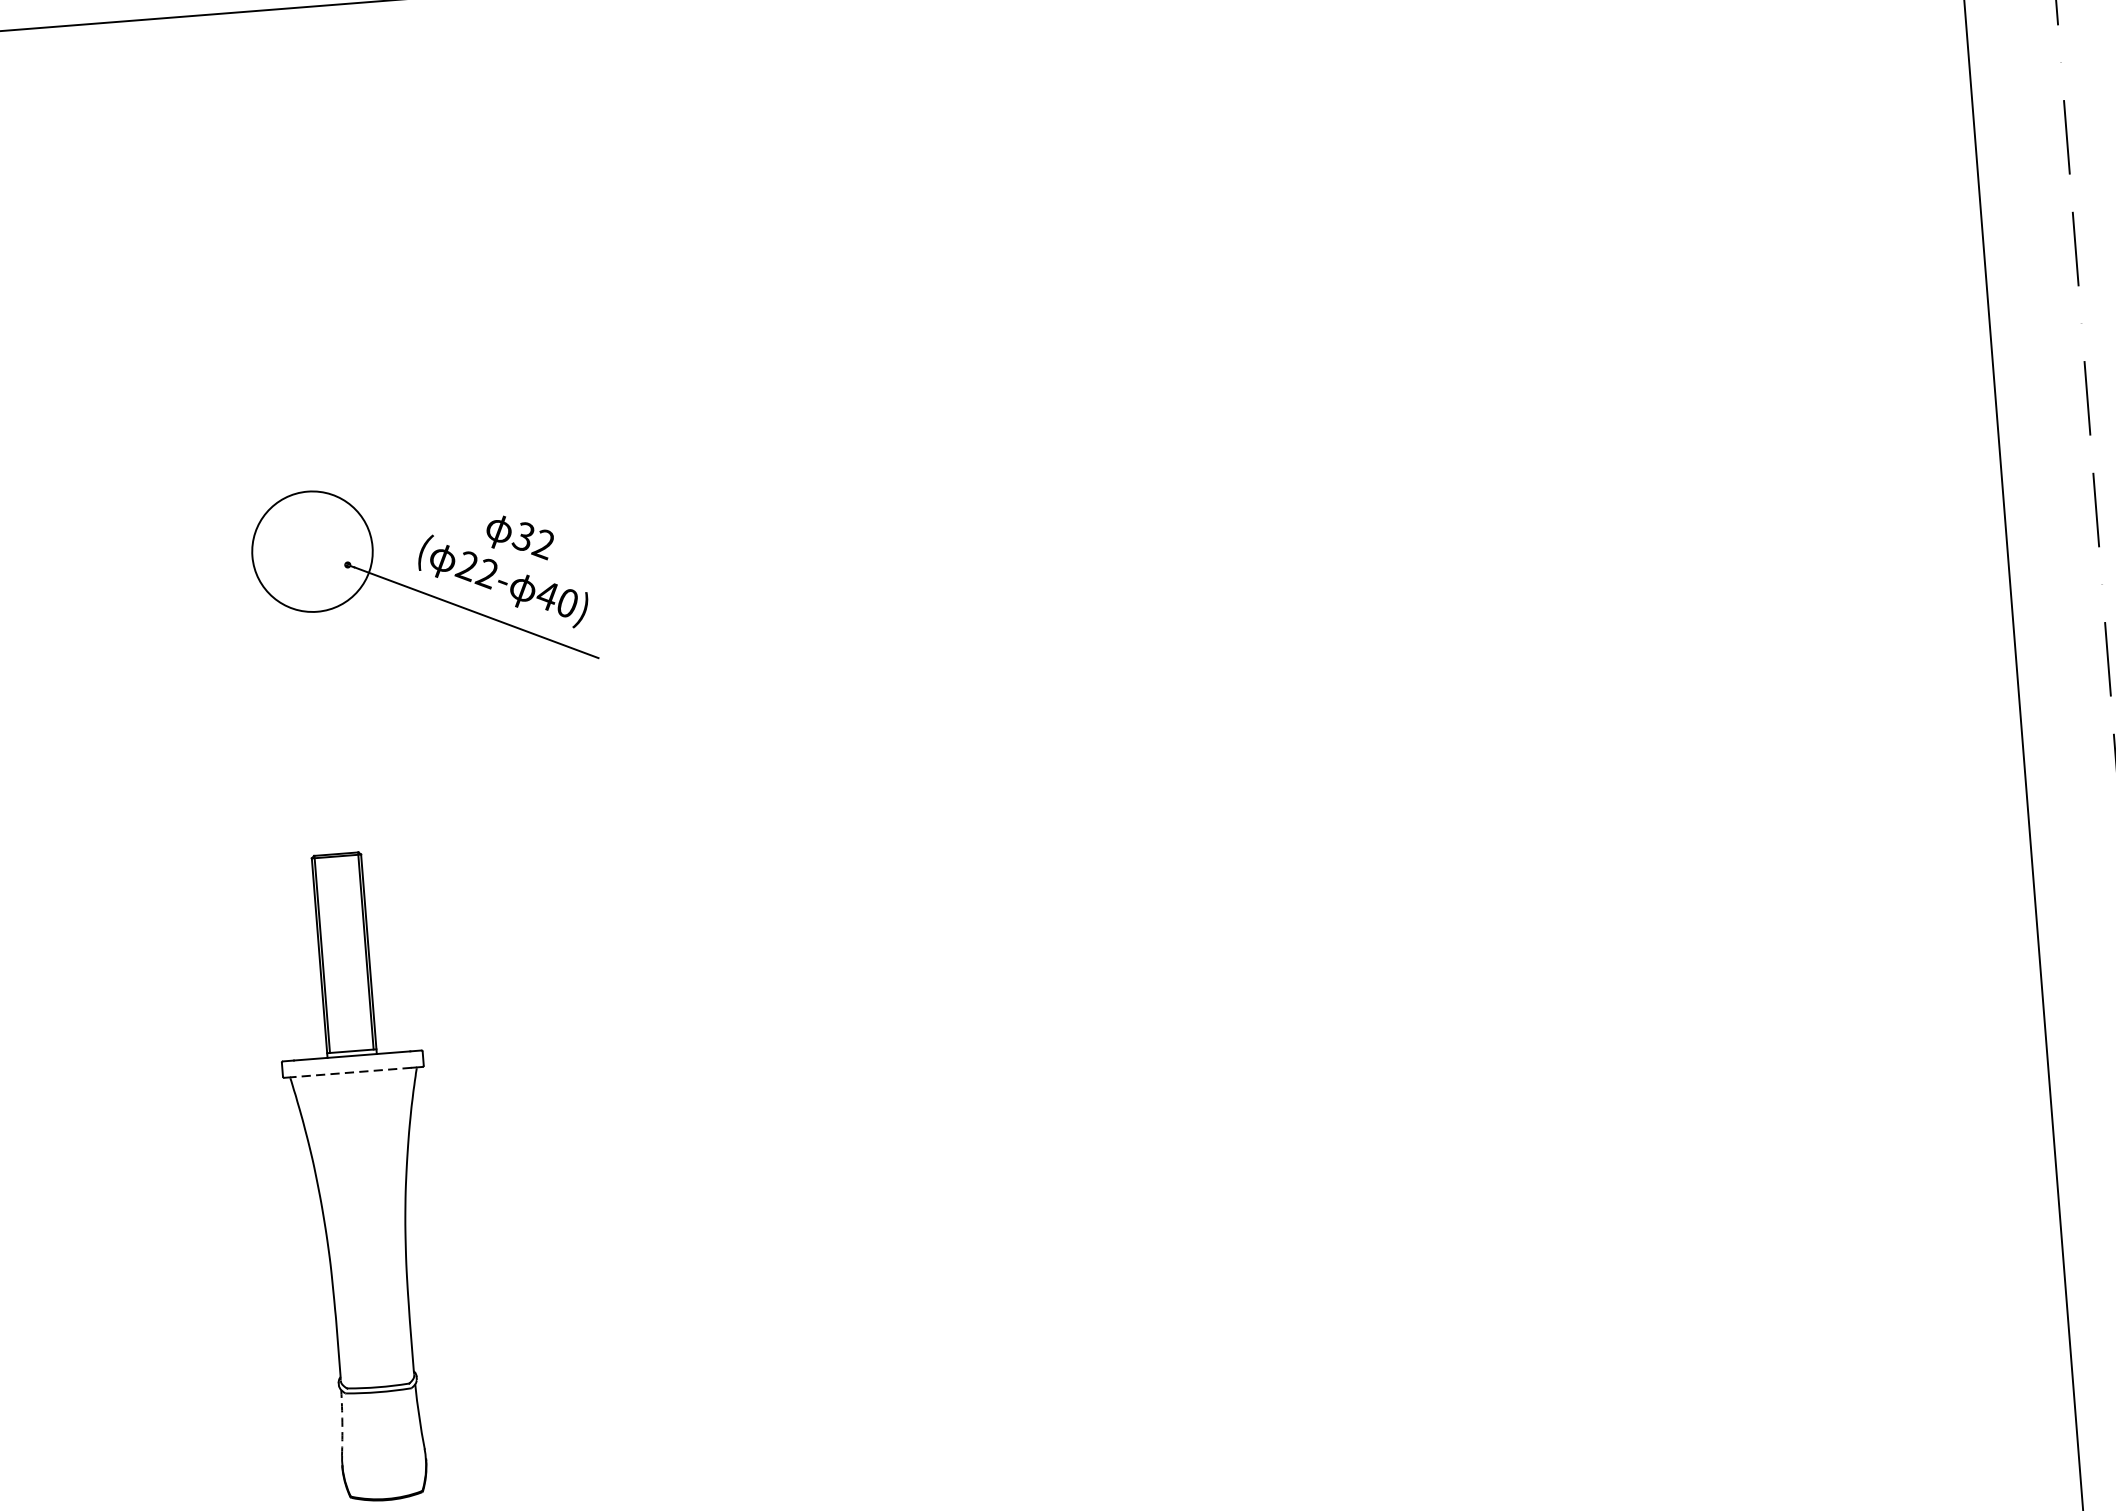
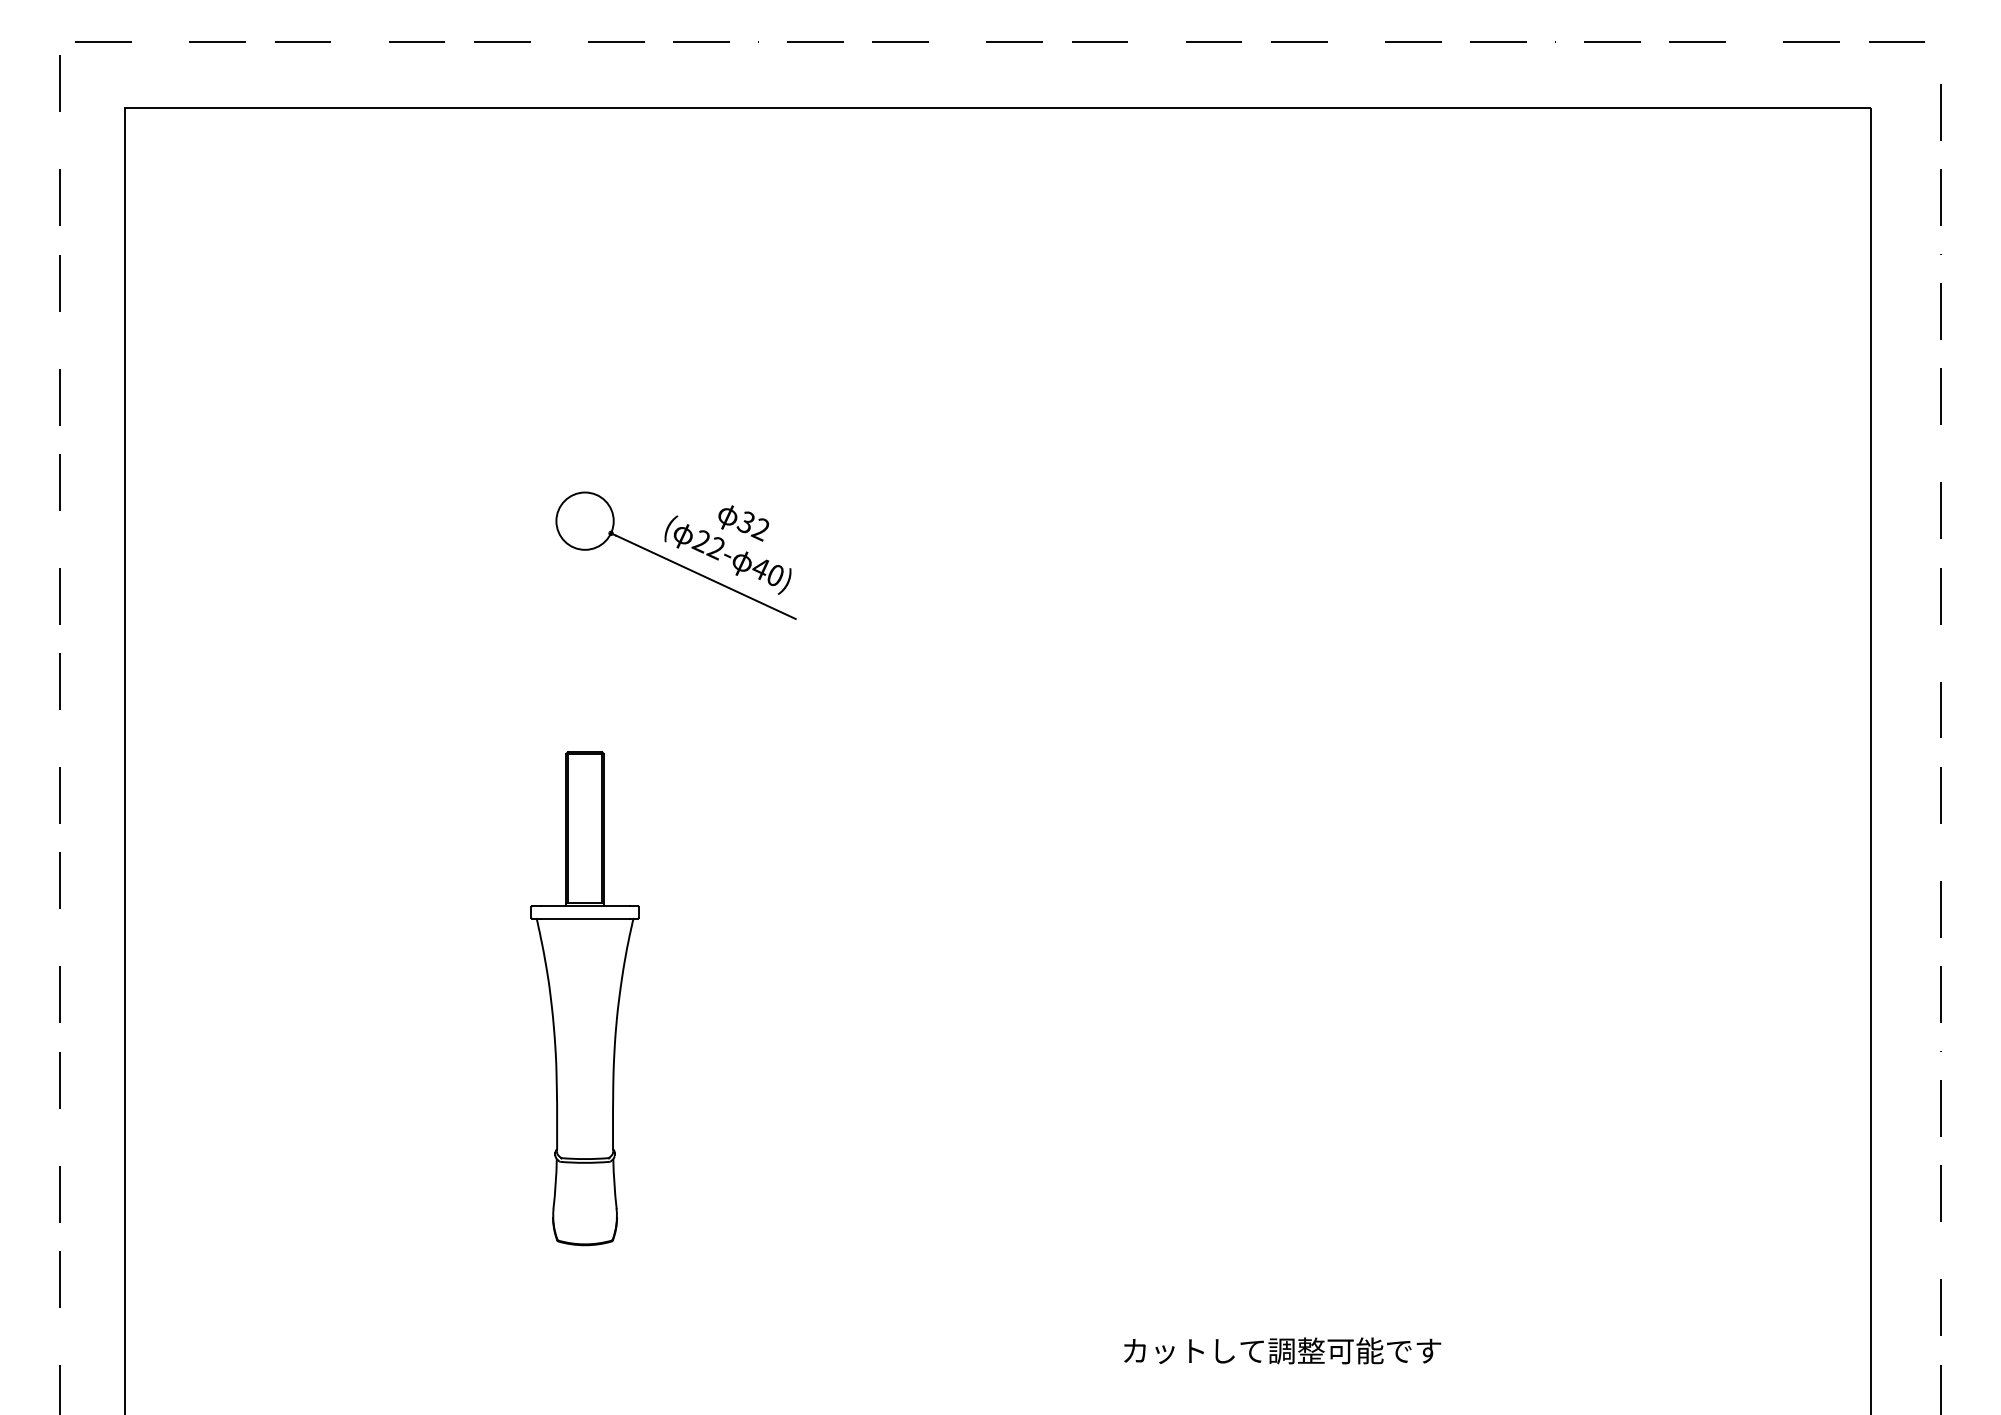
circle: (311, 550) -> (584, 520), size x0.62
line: (352, 1072) -> (584, 918), dashed -> solid
arc: (342, 1423) -> (555, 1184), dashed -> solid

